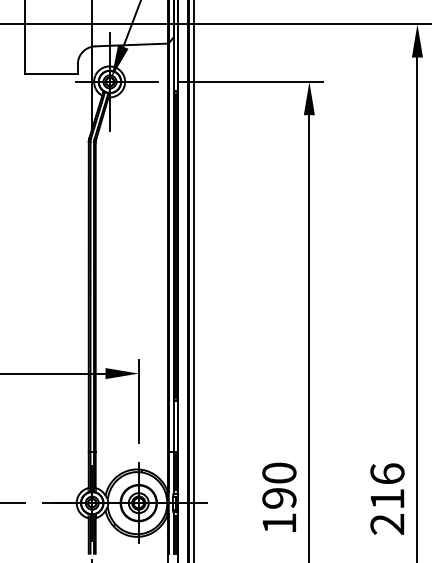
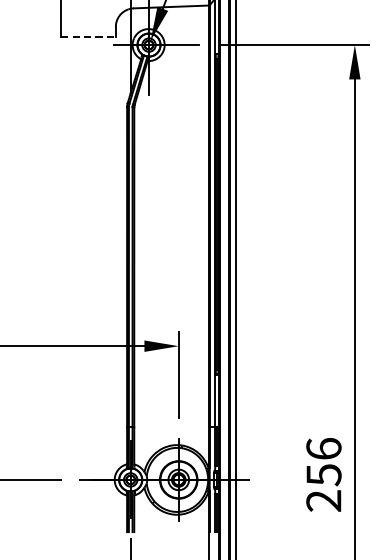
line: (51, 73) -> (88, 36), solid -> dashed
text: (279, 497) -> (324, 474), 190 -> 256

